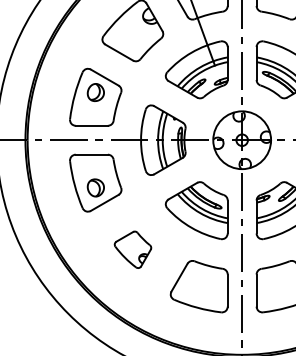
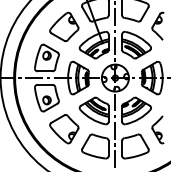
part: (133, 250) -> (64, 129), size x1.67

